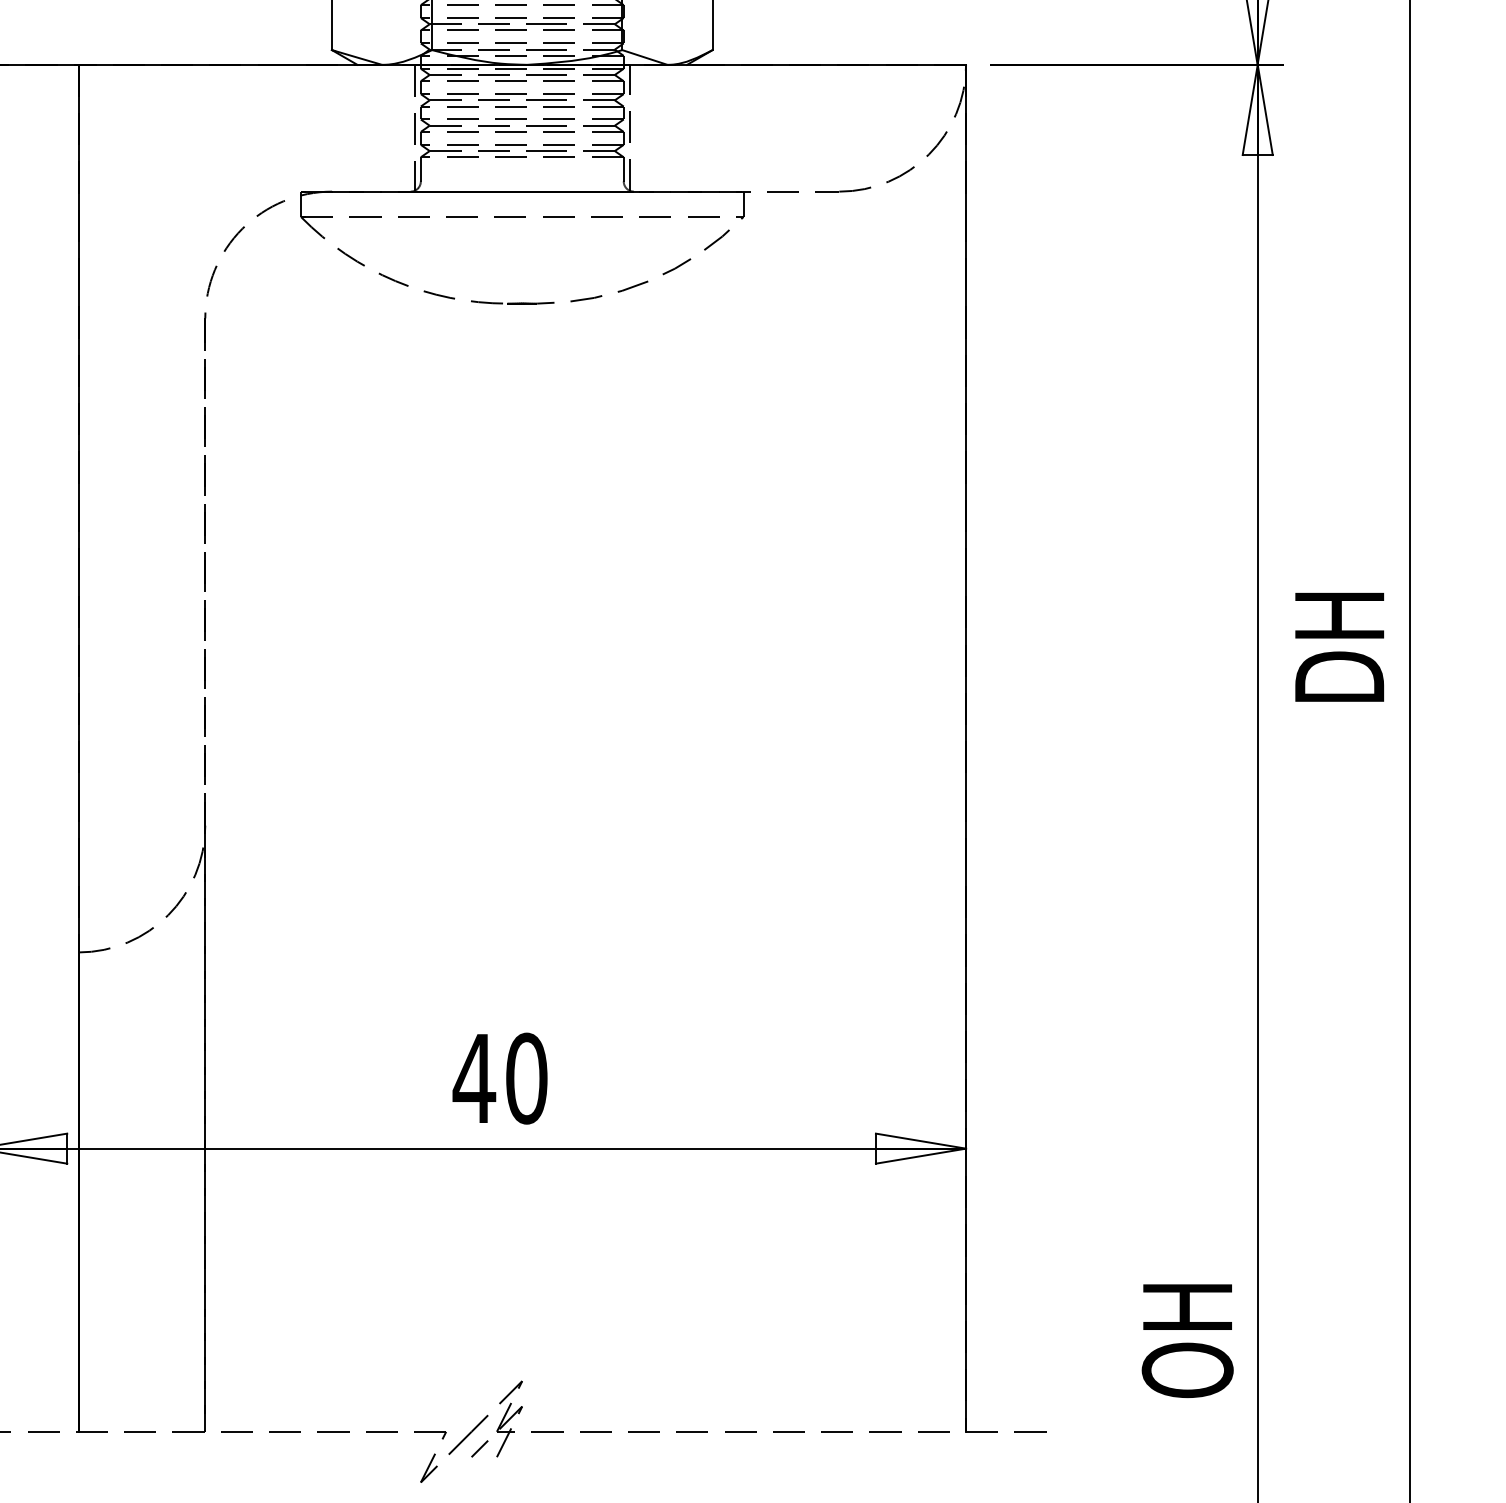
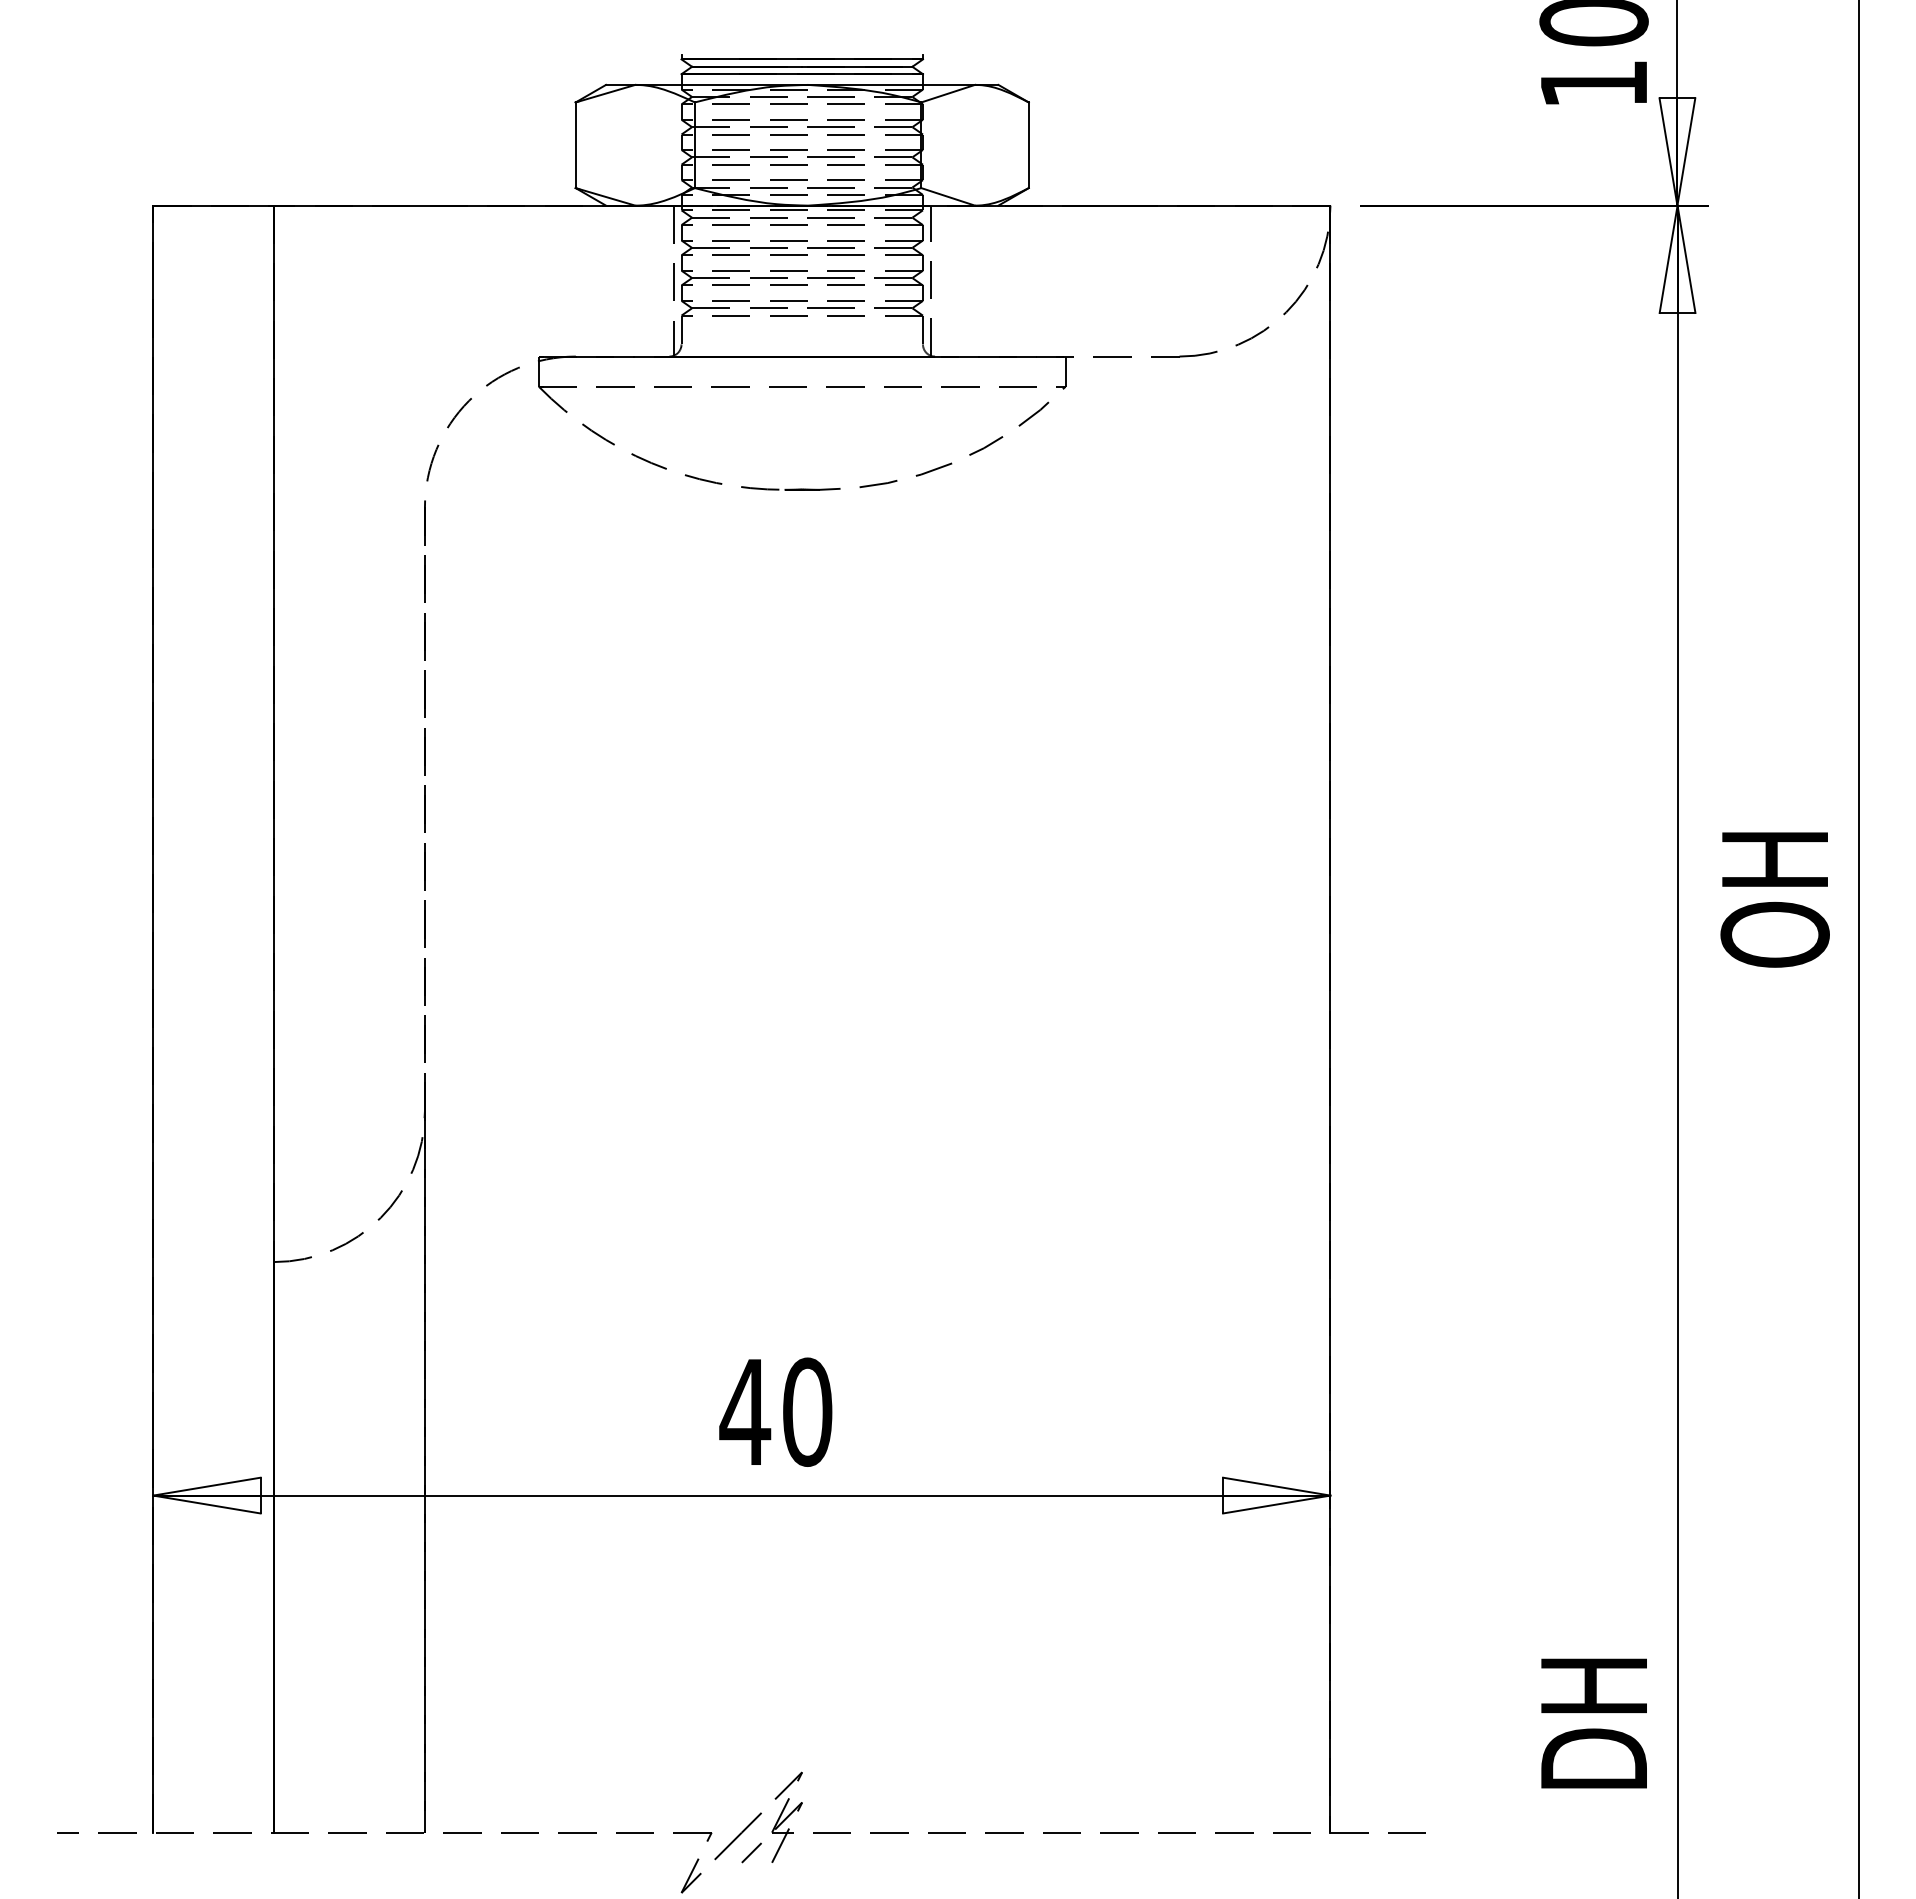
text: (1339, 647) -> (1774, 899), DH -> OH
text: (1187, 1340) -> (1593, 1724), OH -> DH

